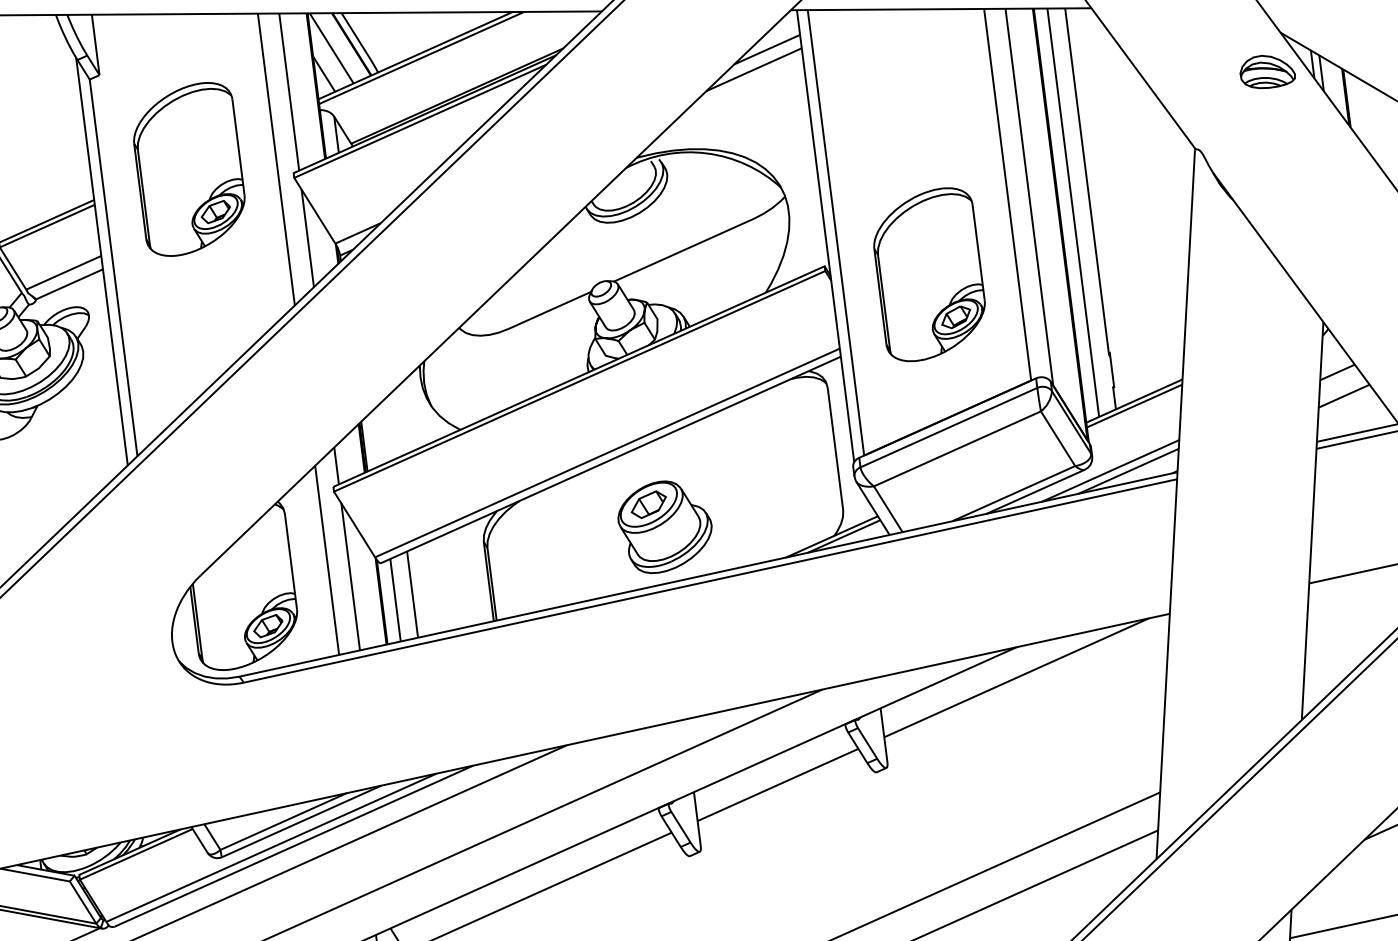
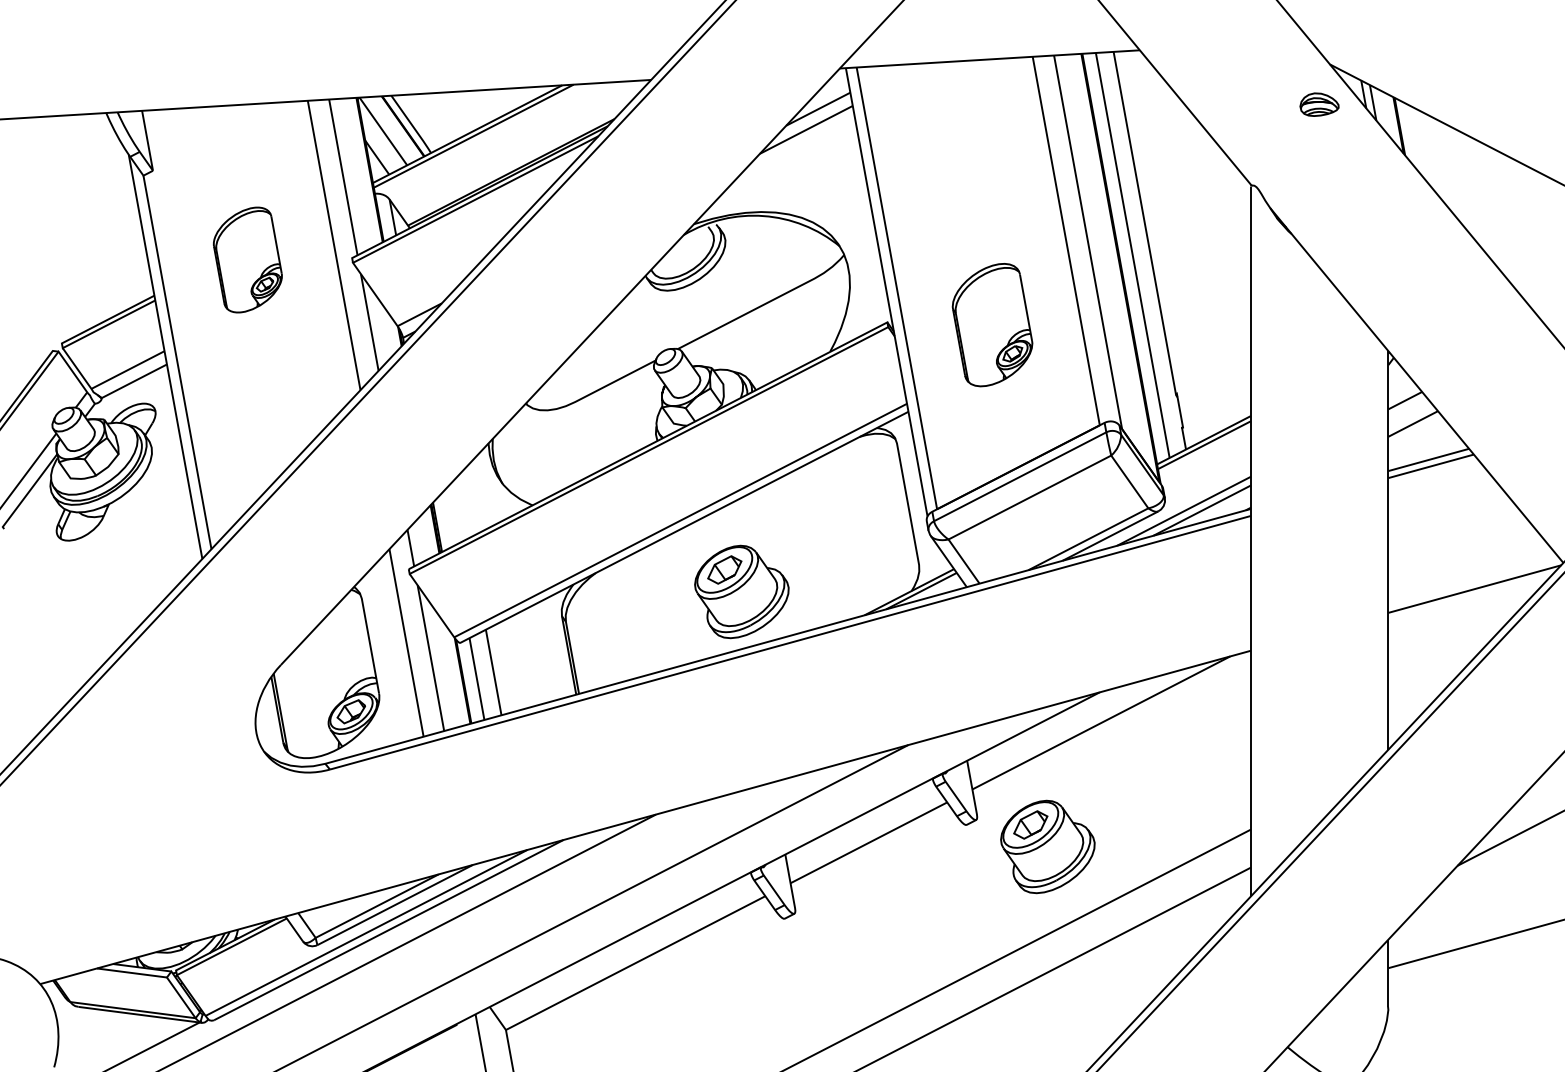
part: (1267, 72) -> (1319, 104), size x0.7
part: (189, 168) -> (247, 259), size x0.6
part: (929, 274) -> (992, 324), size x0.7
part: (956, 798) -> (1047, 846), added

